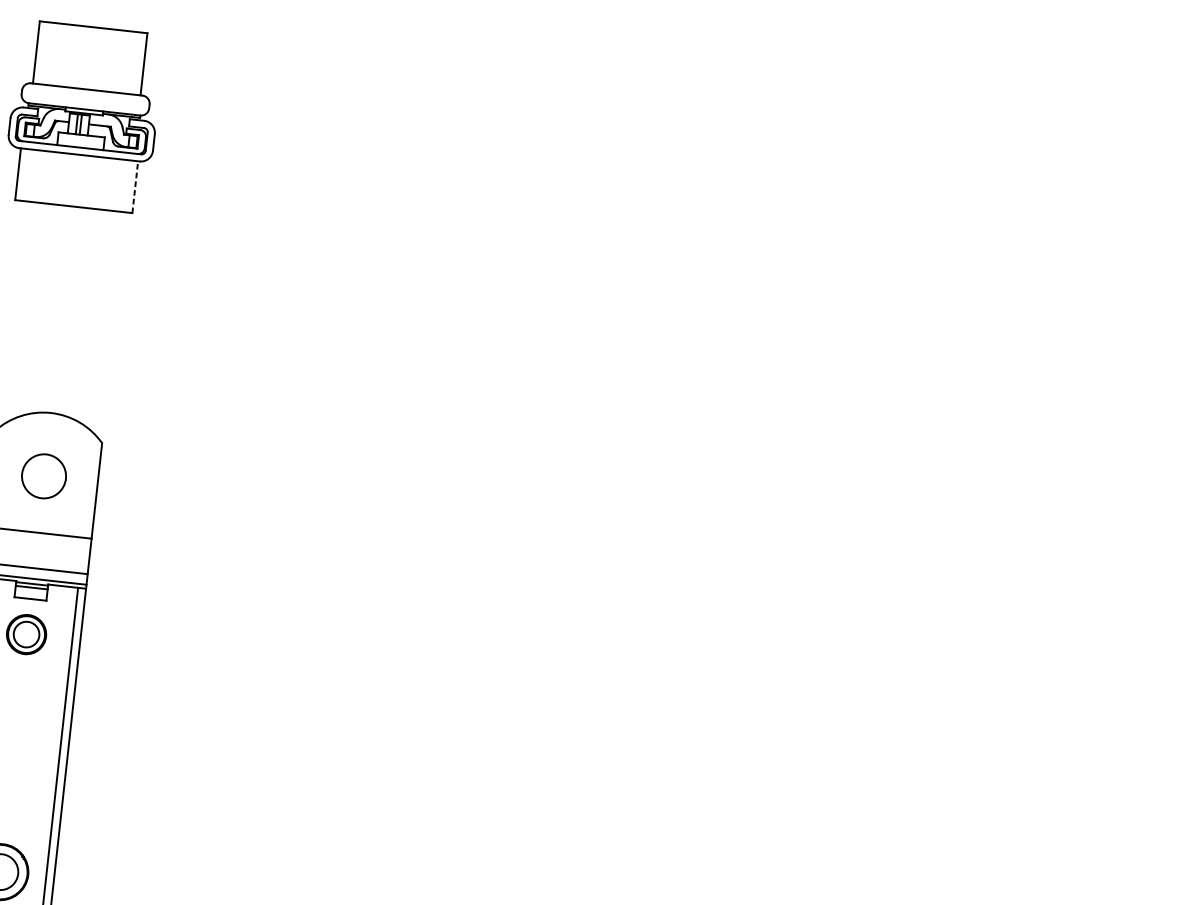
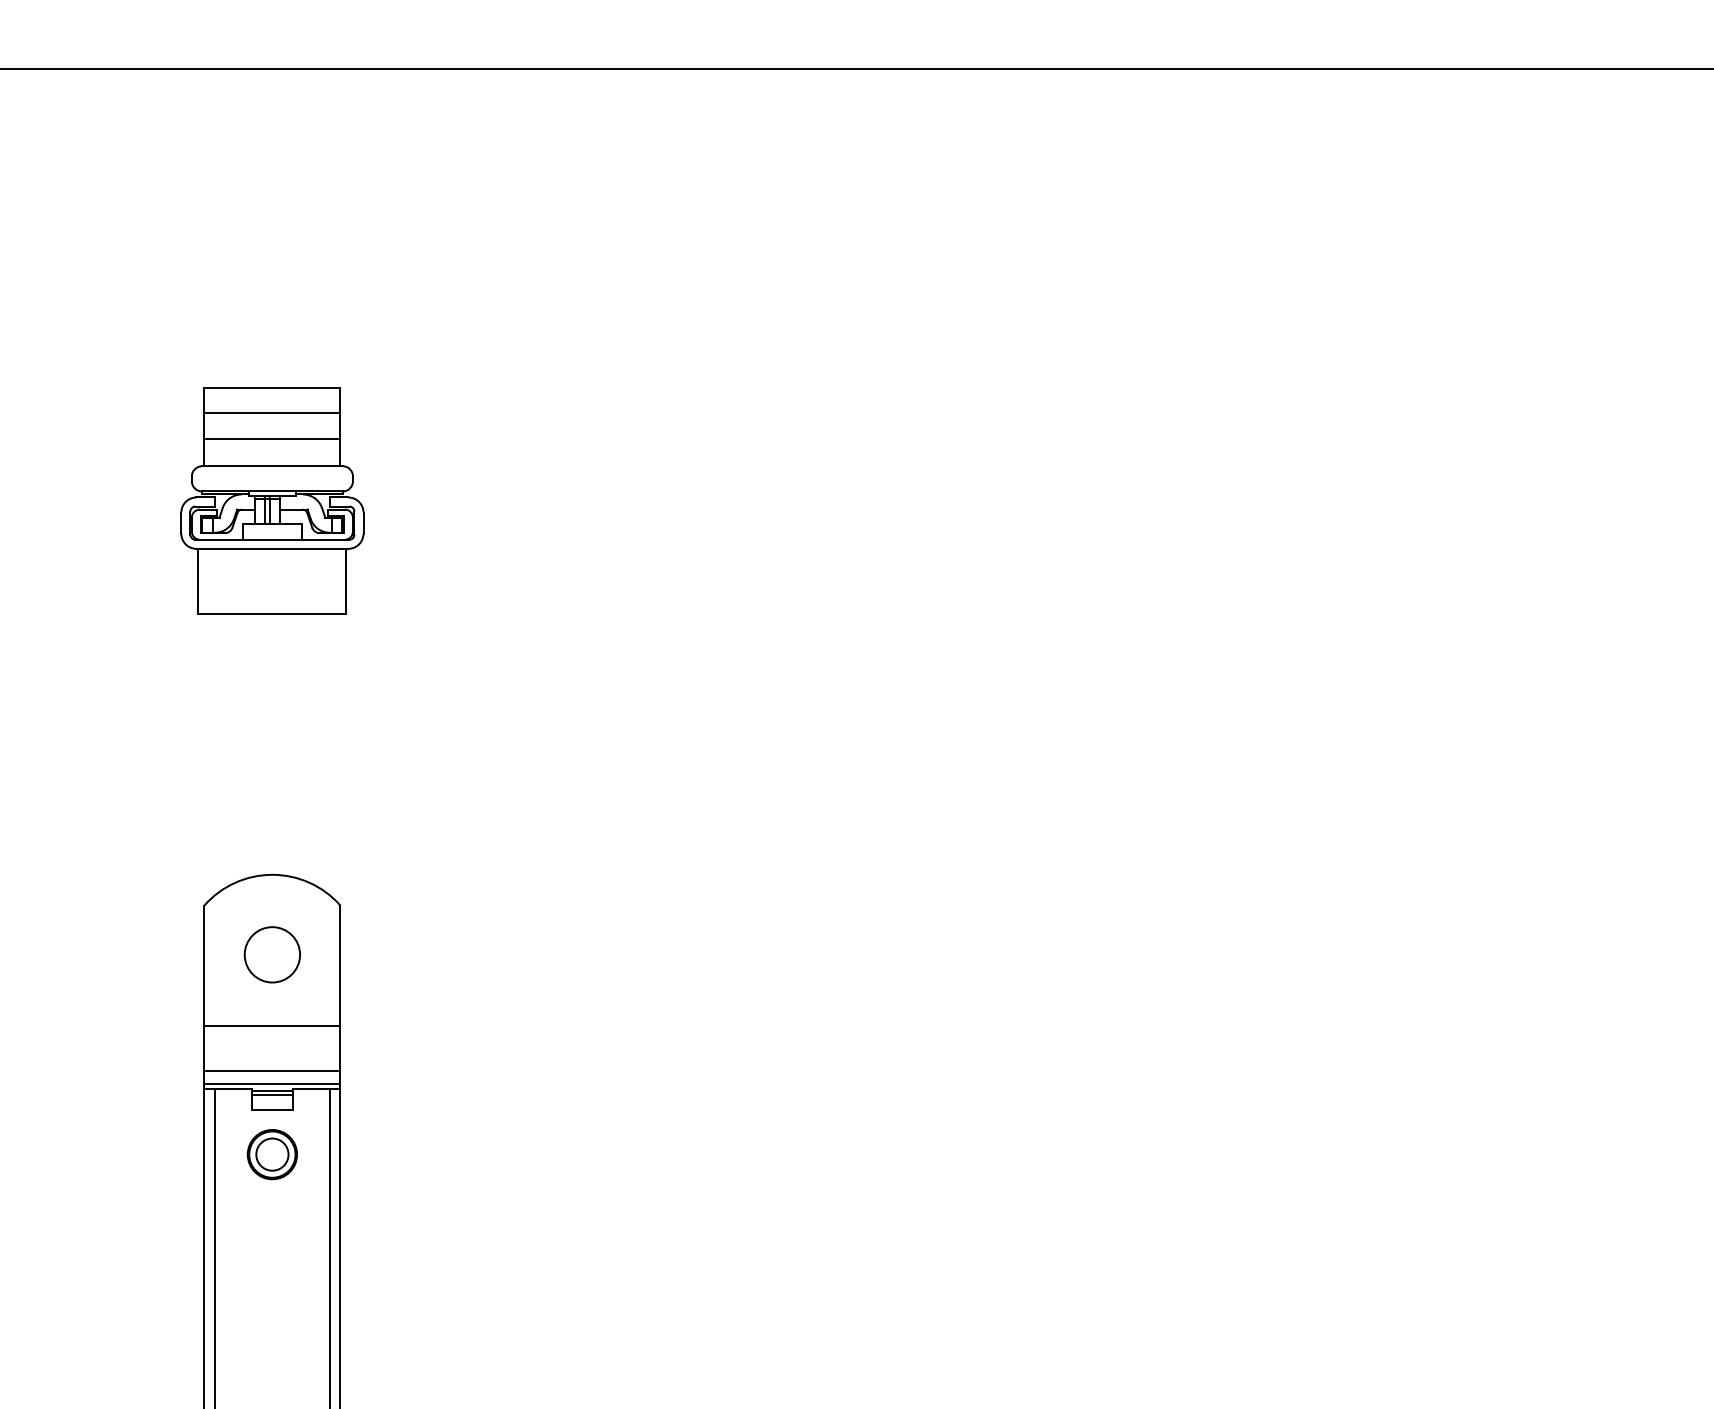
line: (91, 46) -> (272, 412), added
line: (89, 68) -> (272, 439), added
line: (135, 187) -> (346, 581), dashed -> solid

